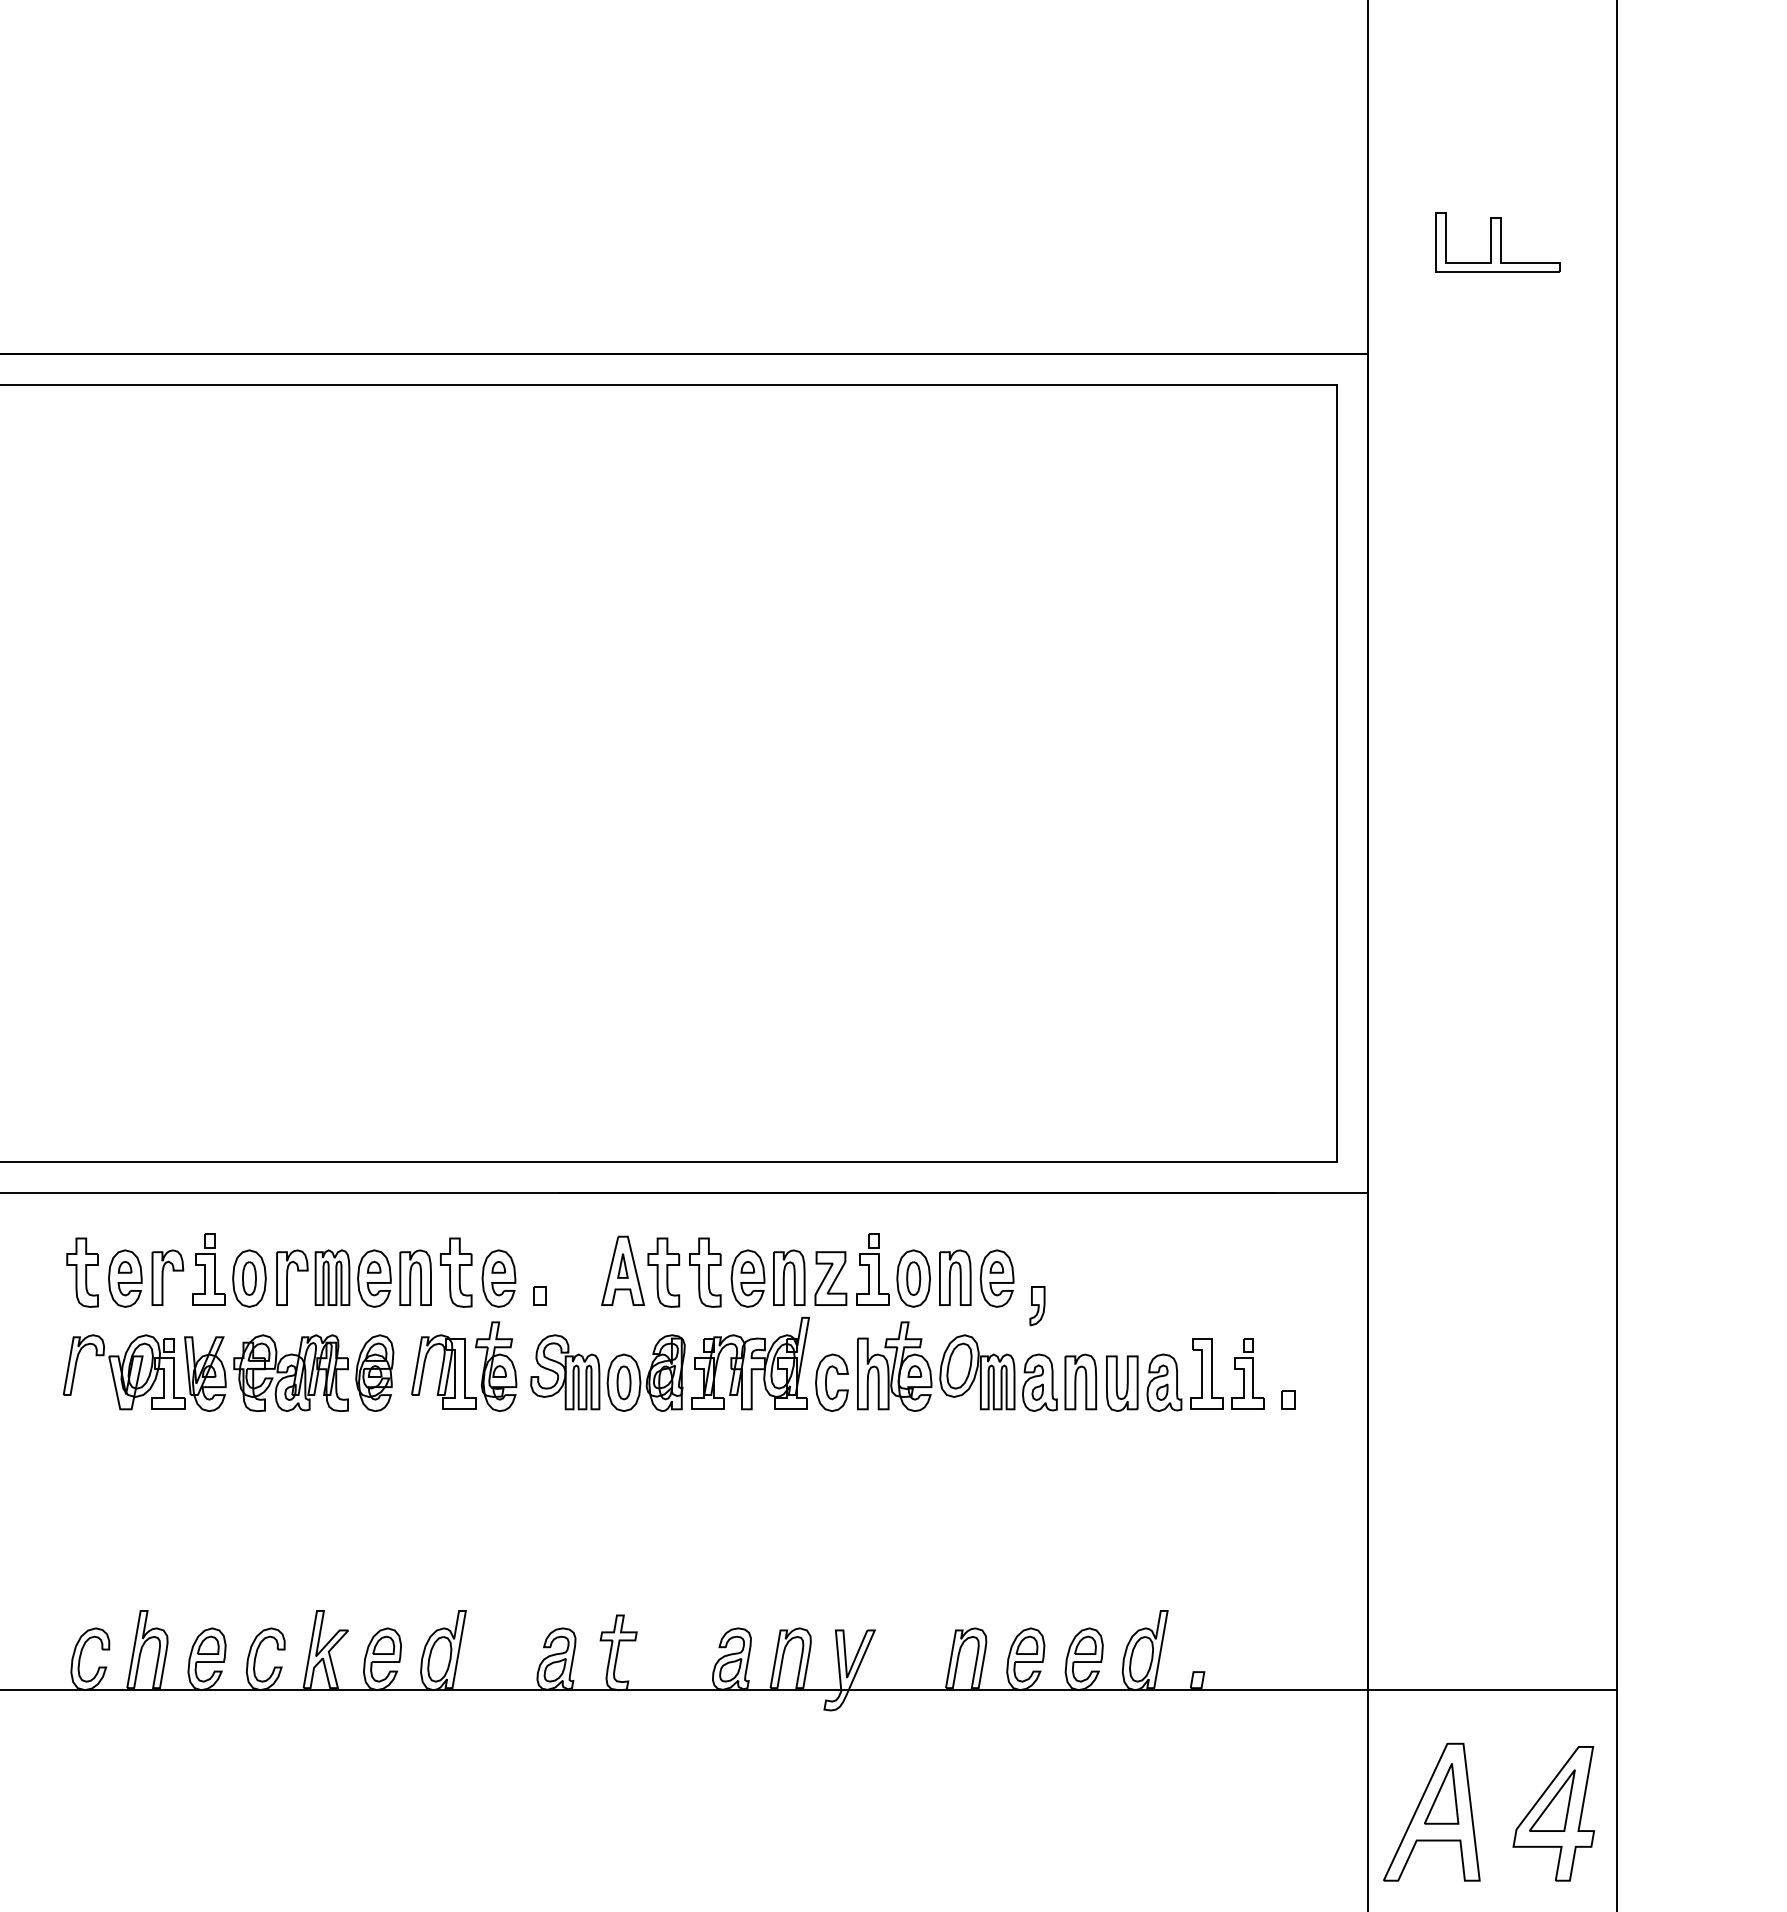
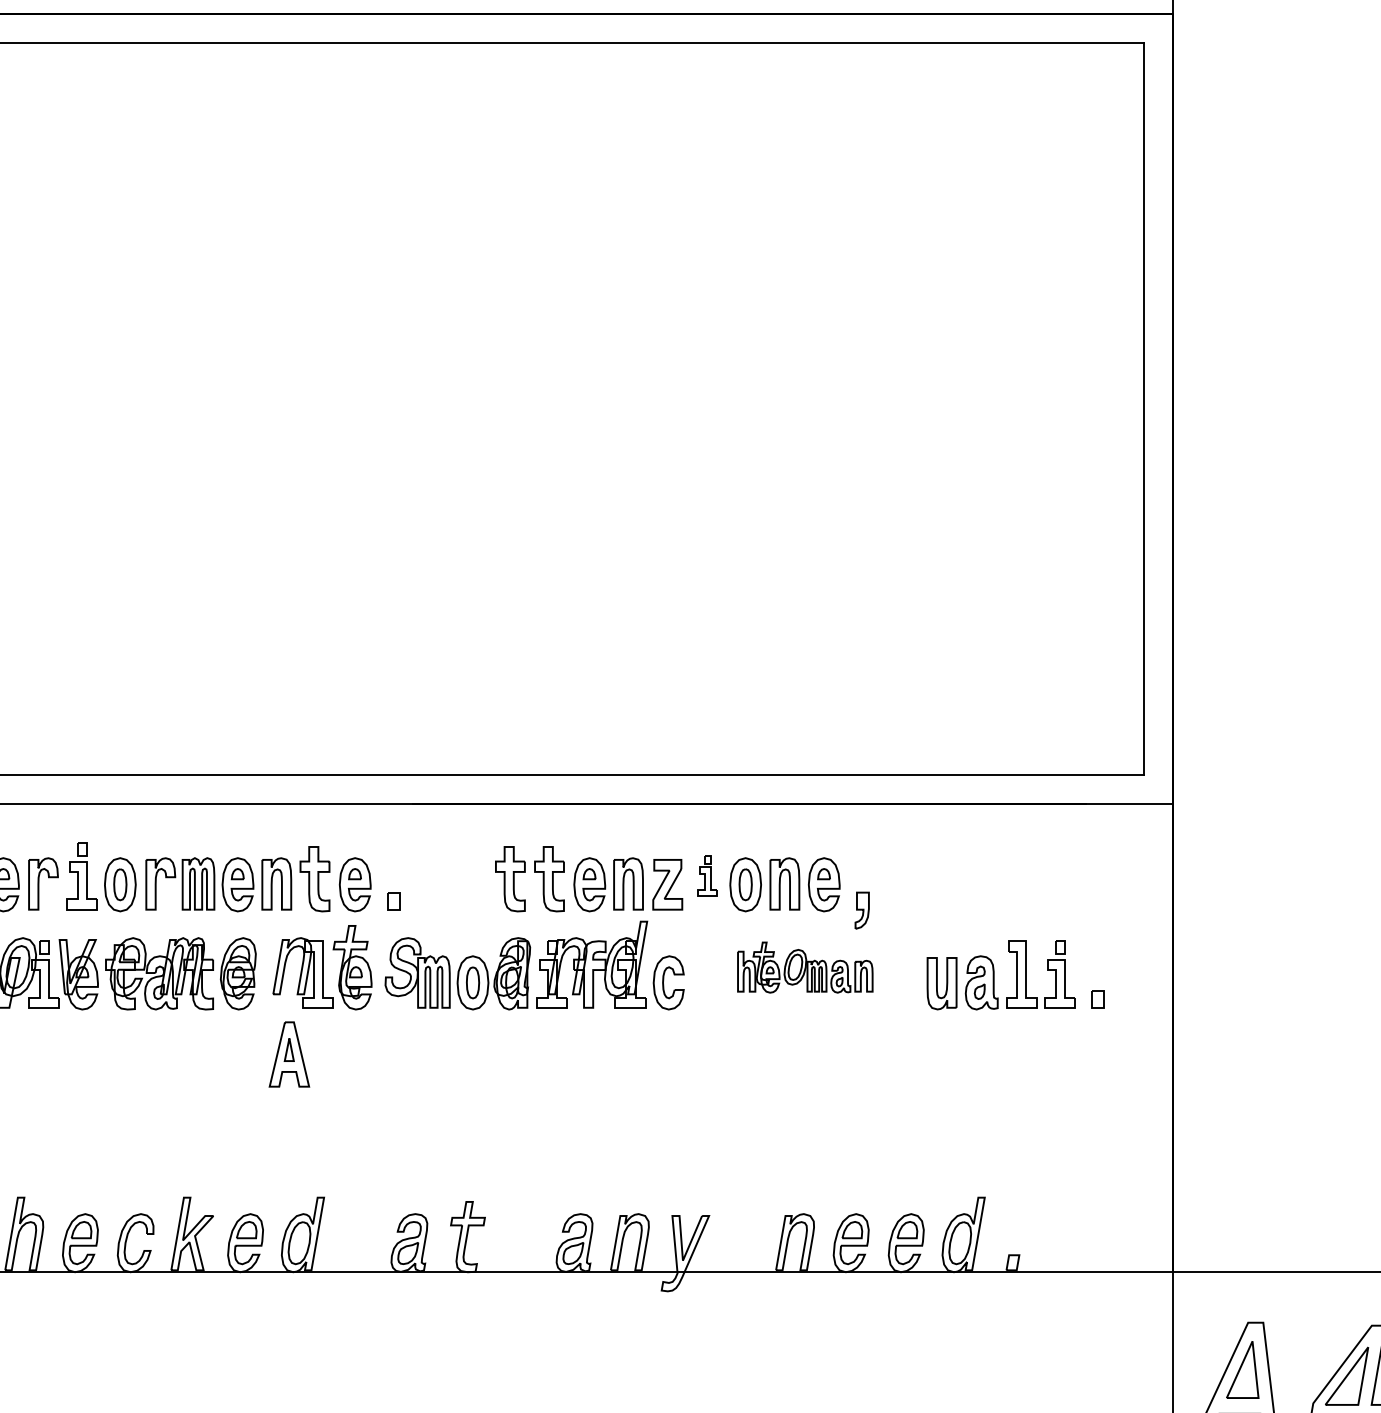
part: (872, 1269) -> (706, 876), size x0.6
part: (622, 1270) -> (288, 1054), moved
part: (976, 1366) -> (804, 967), size x0.6

